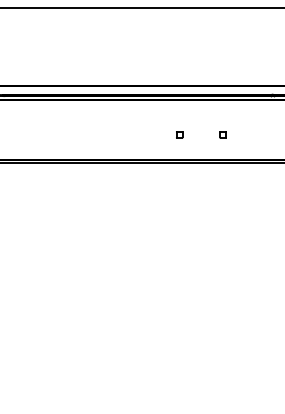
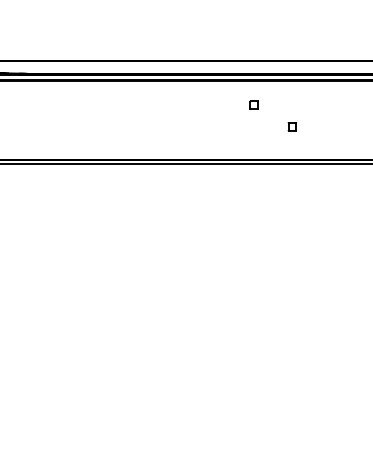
part: (179, 134) -> (254, 104), moved
part: (222, 134) -> (291, 126), moved

